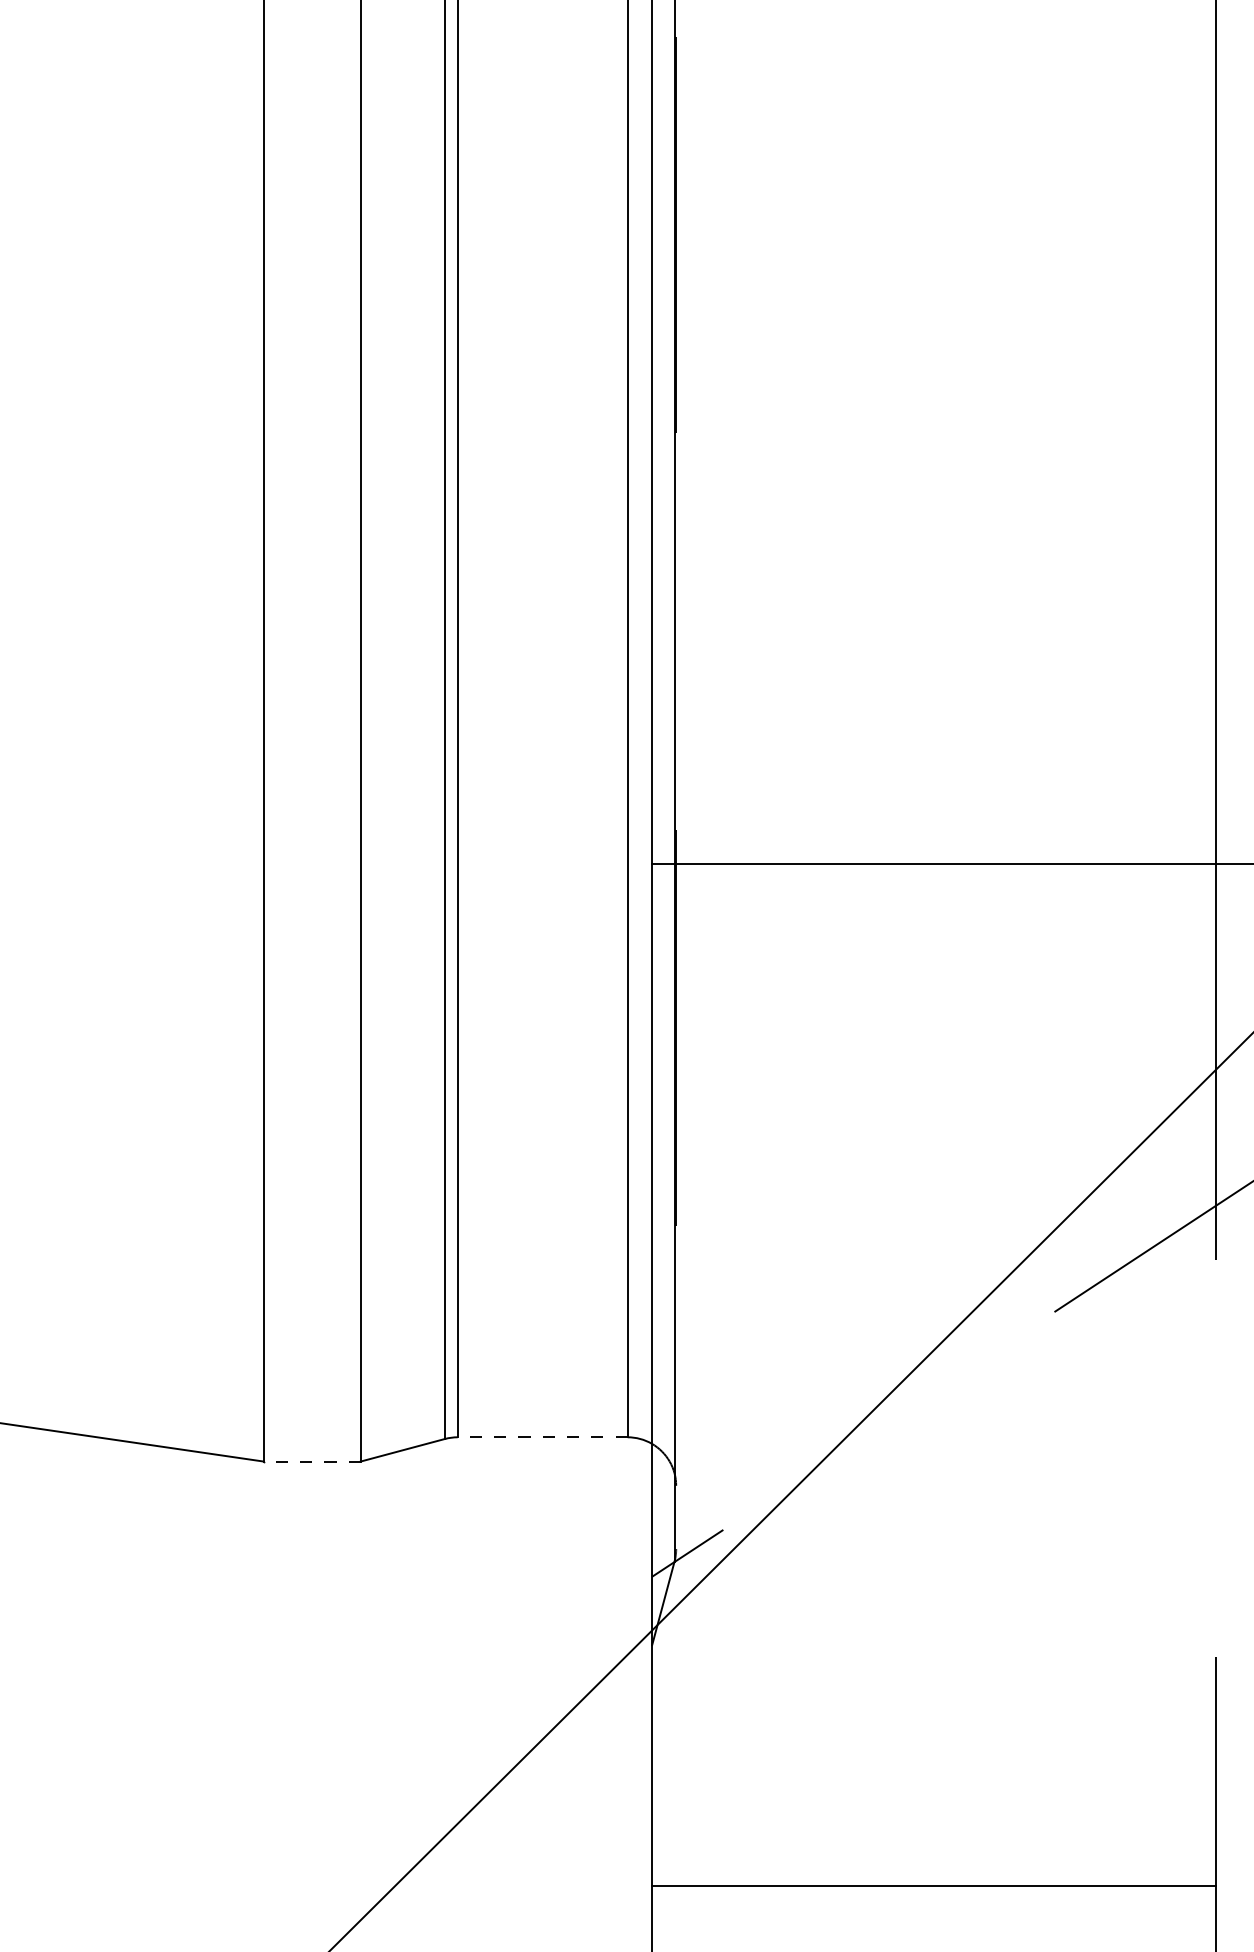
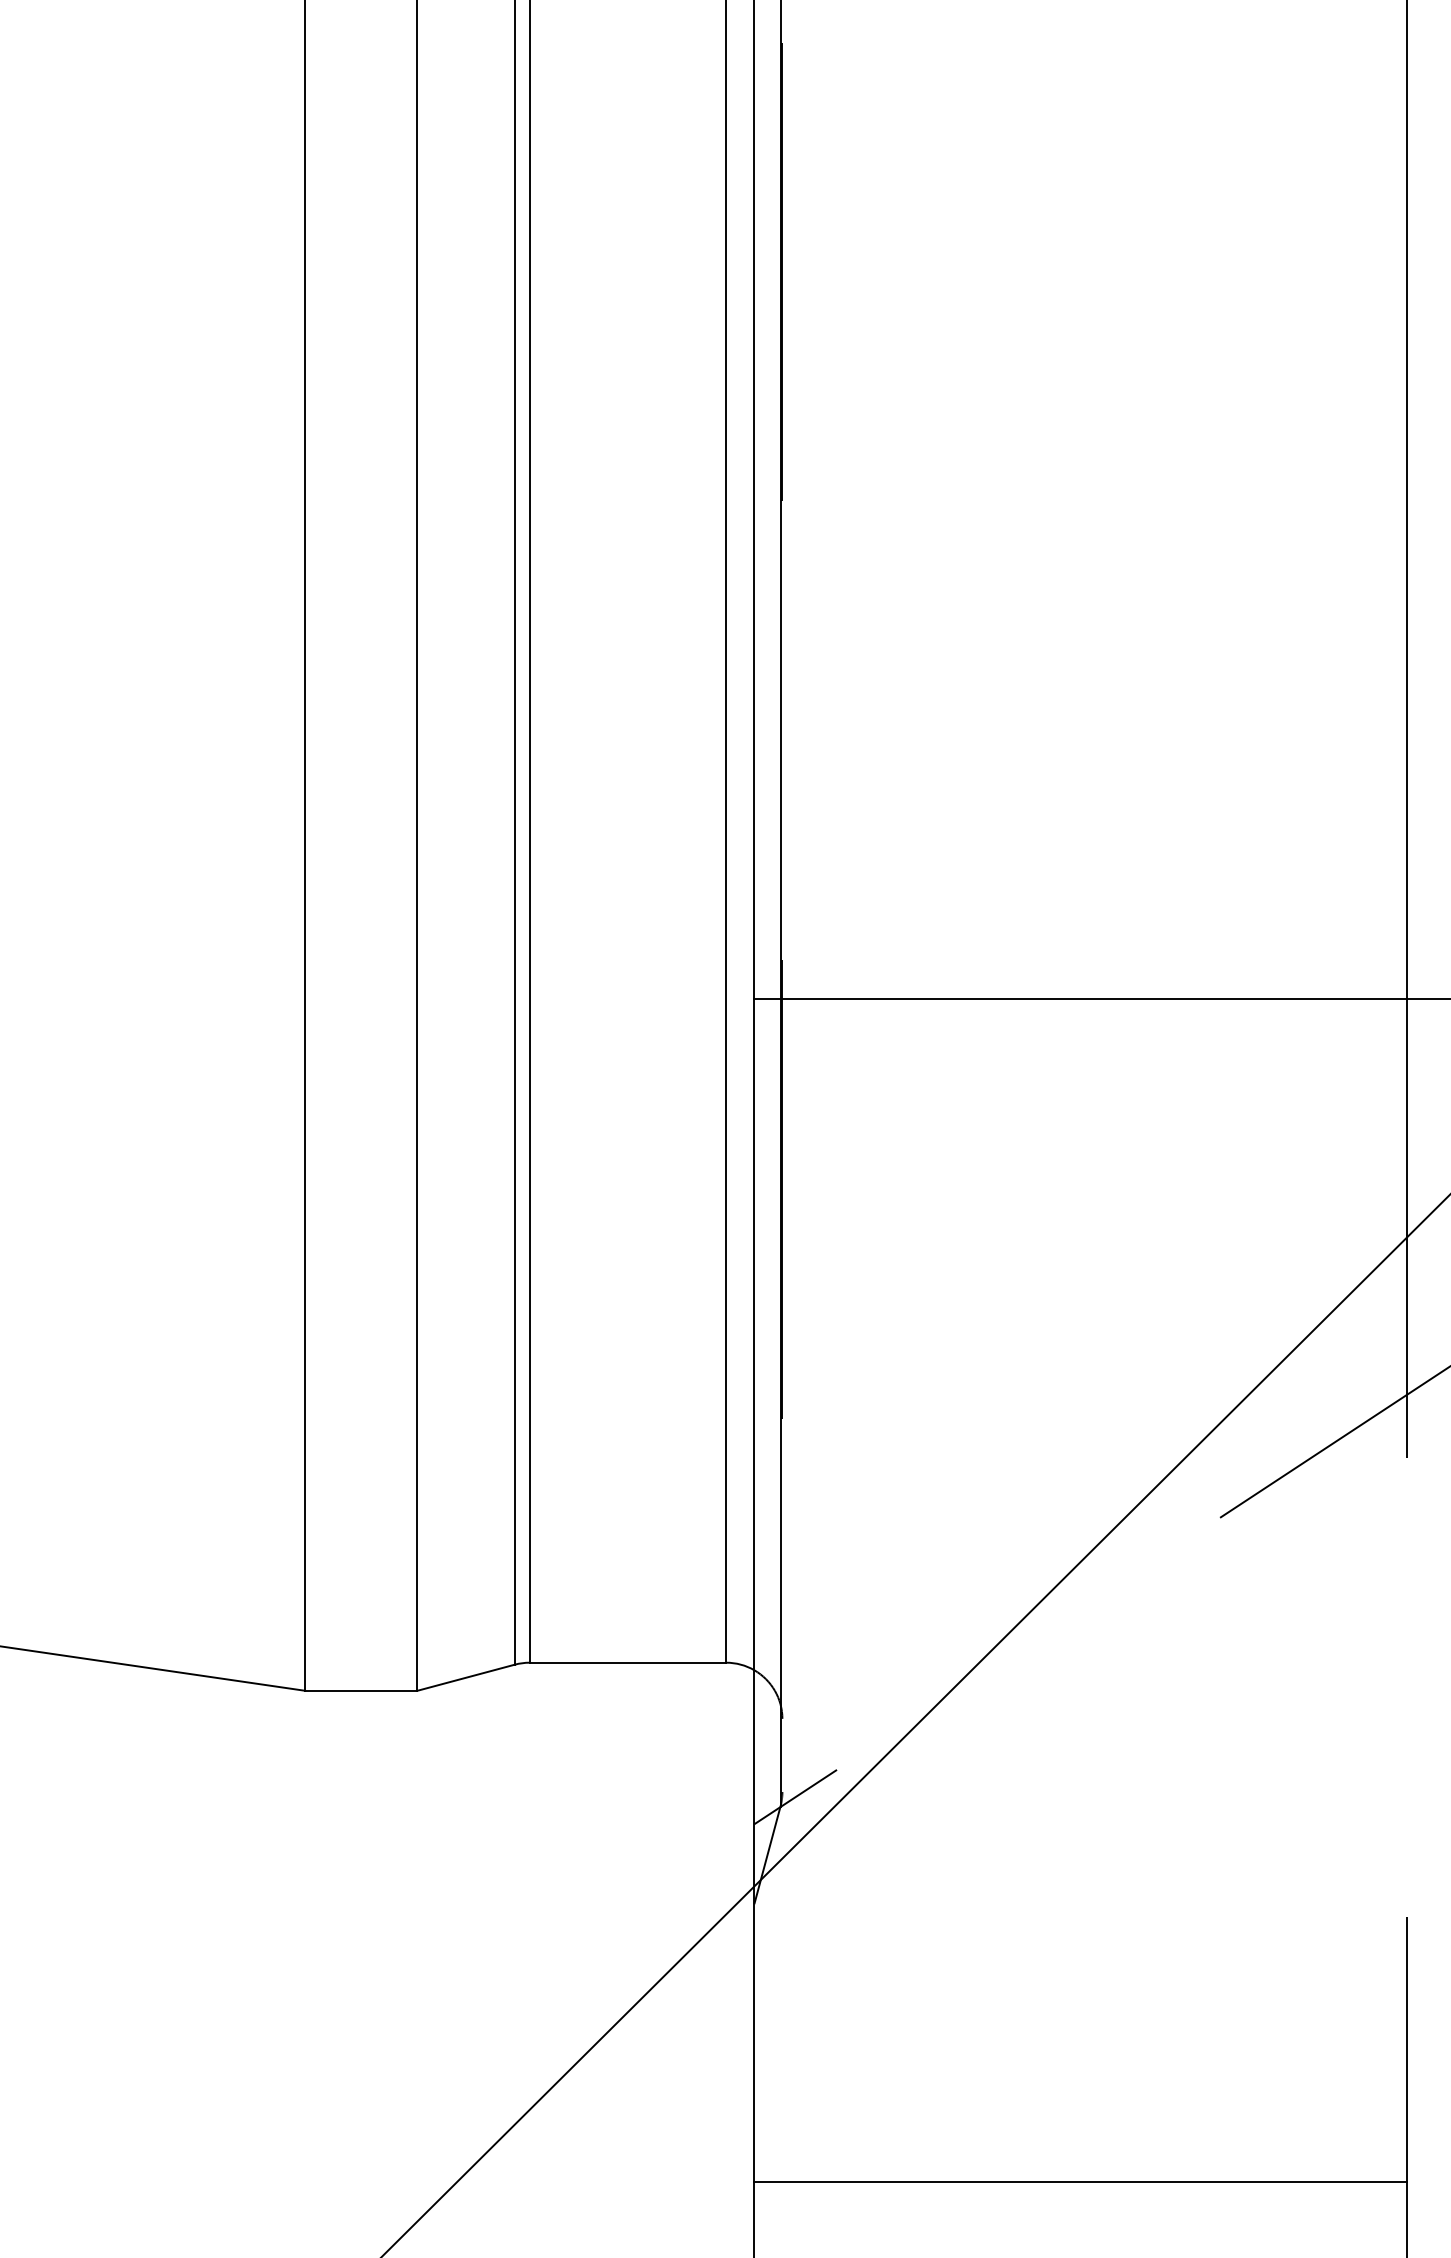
line: (542, 1437) -> (627, 1662), dashed -> solid
line: (311, 1461) -> (360, 1690), dashed -> solid

